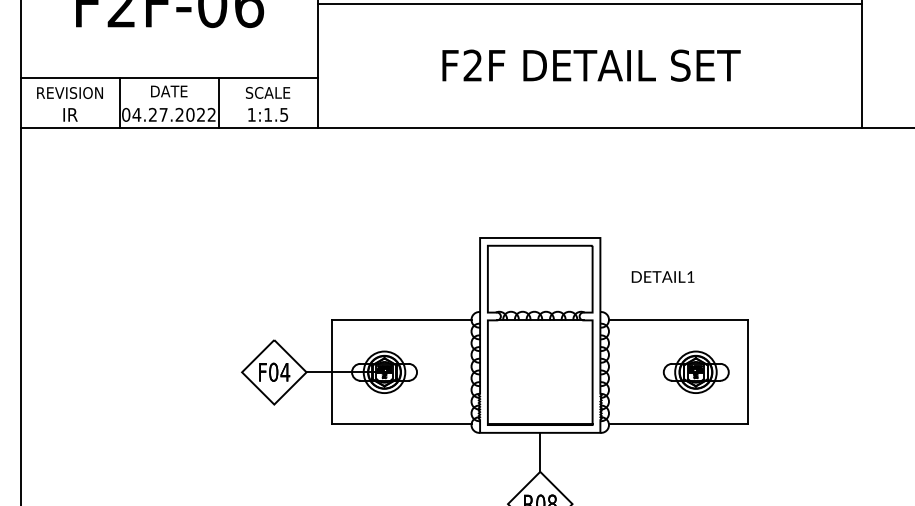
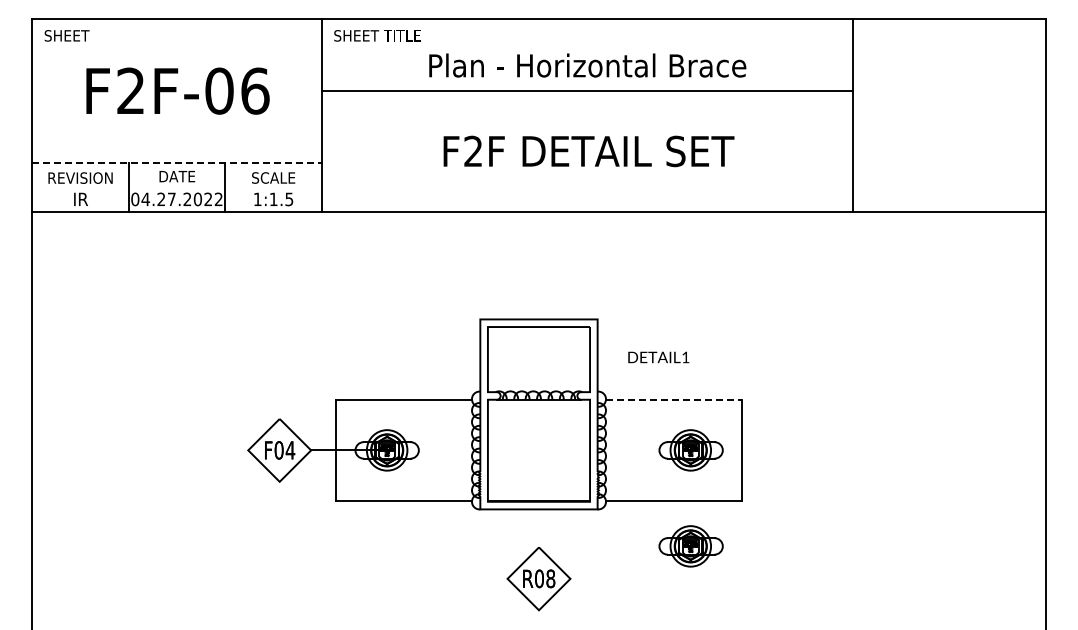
line: (169, 78) -> (177, 163), solid -> dashed
line: (678, 320) -> (673, 399), solid -> dashed
line: (540, 452) -> (539, 528), removed
part: (695, 470) -> (690, 546), added

